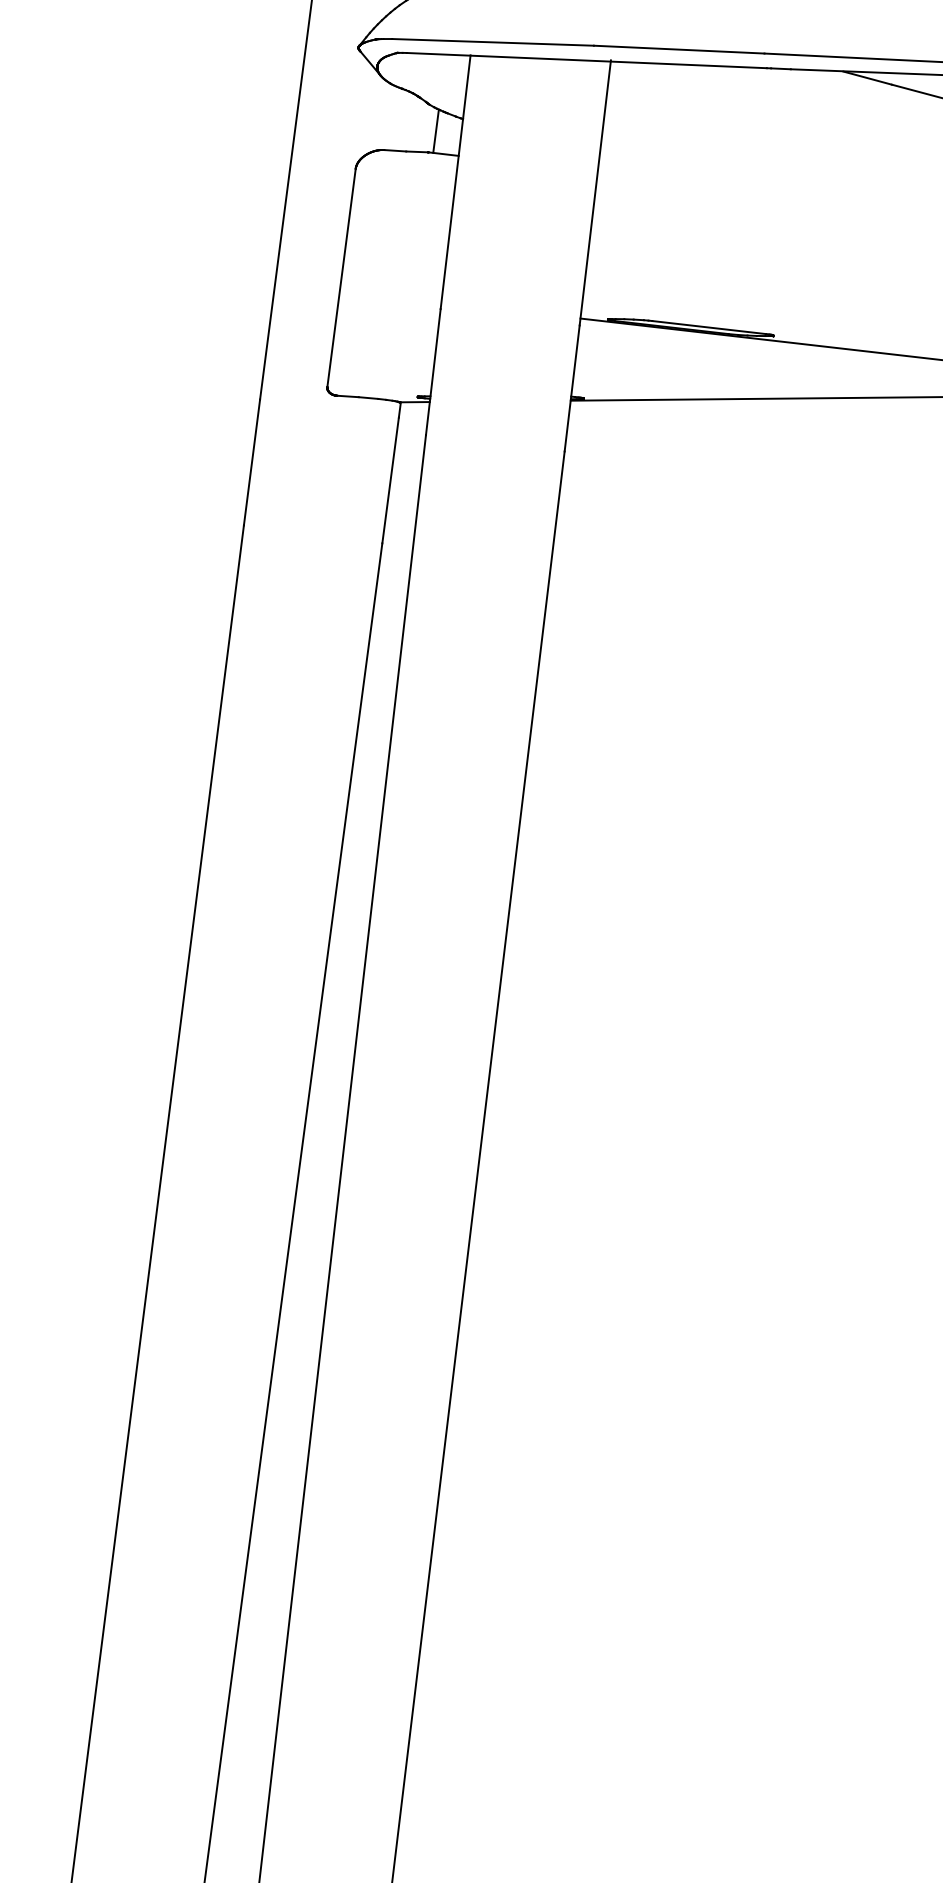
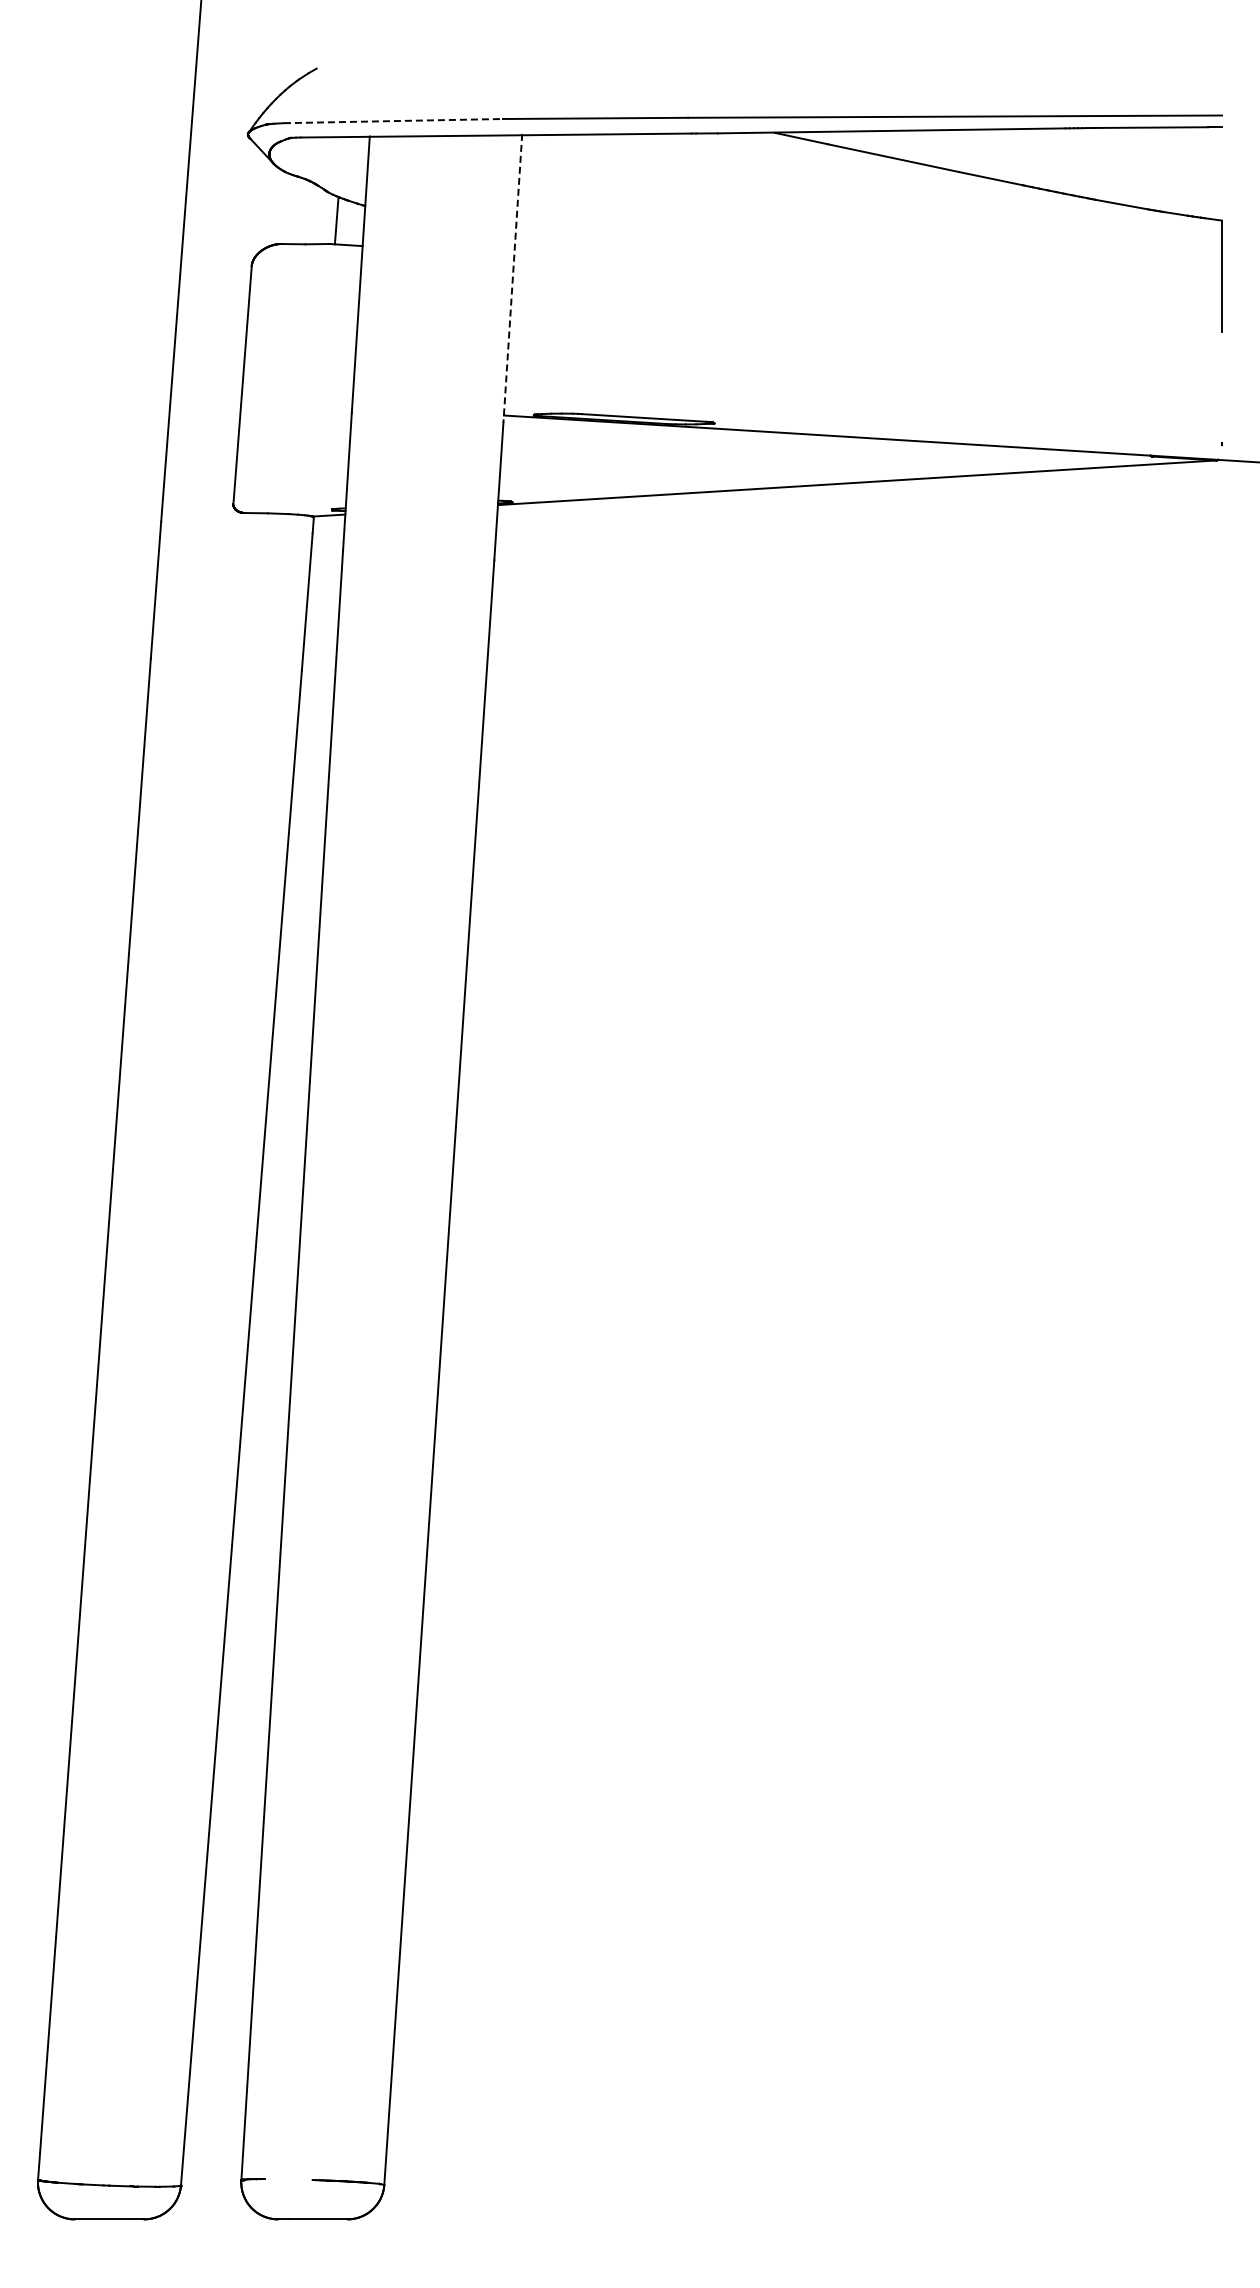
line: (493, 42) -> (393, 121), solid -> dashed
line: (595, 192) -> (512, 278), solid -> dashed

